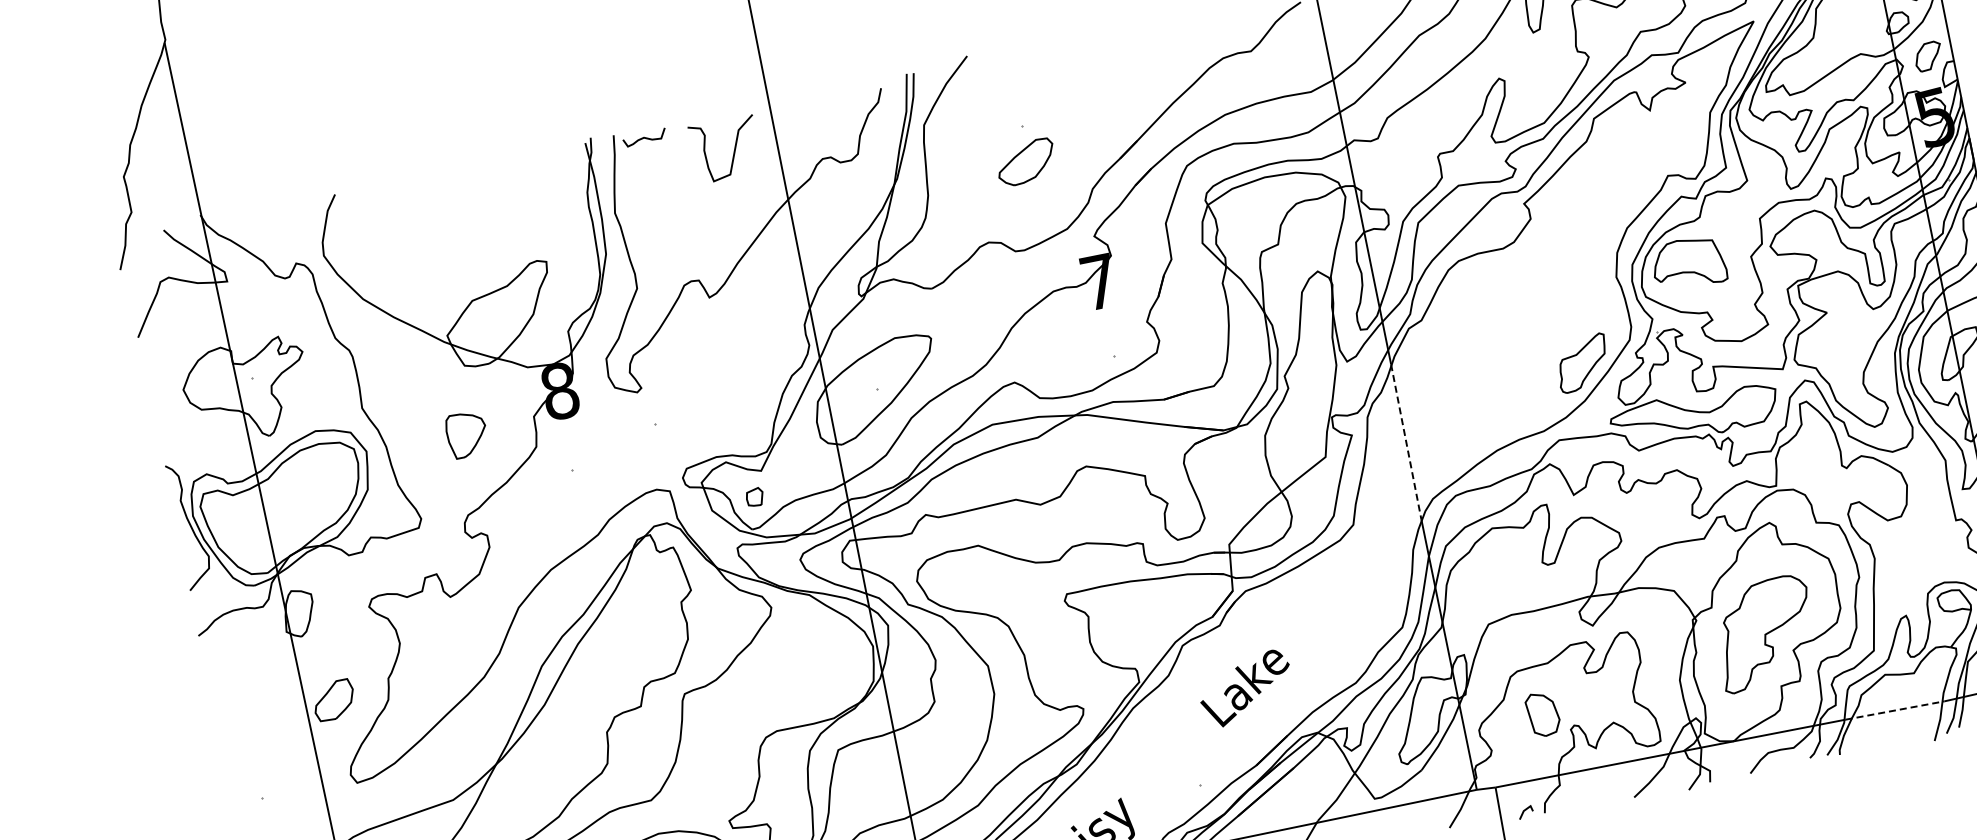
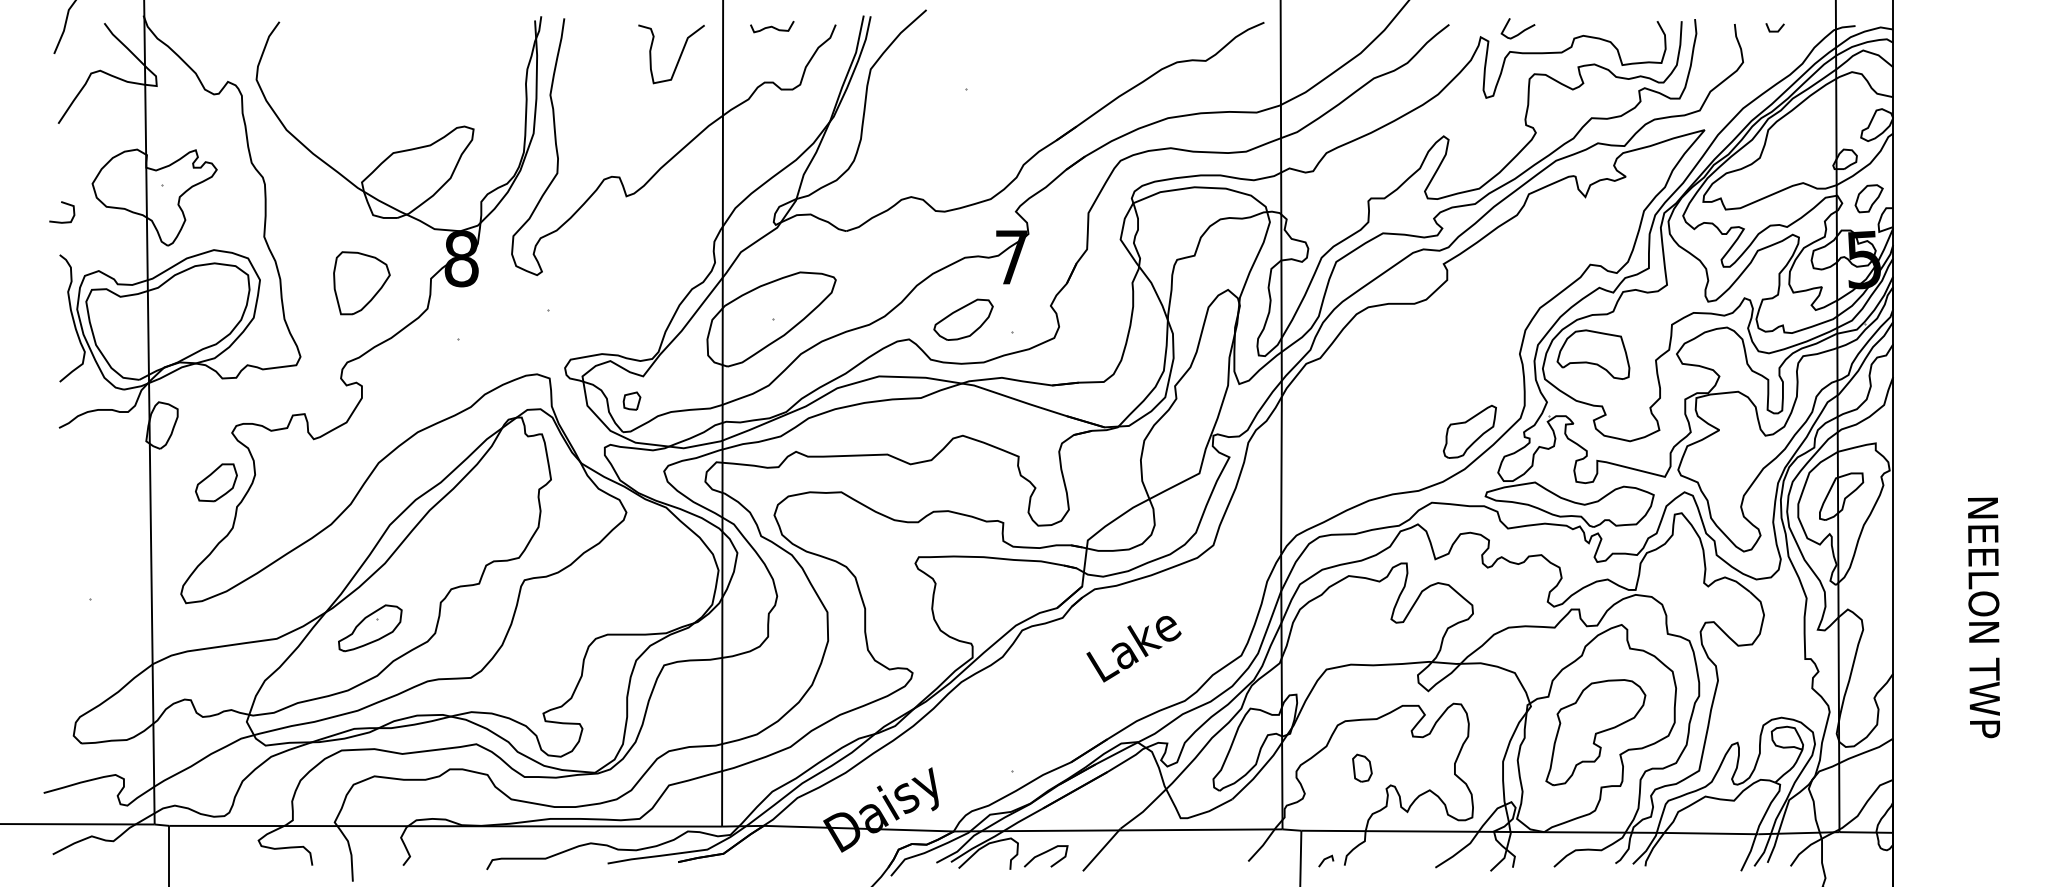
curve: (644, 137) -> (772, 26), moved
part: (1026, 162) -> (963, 319), moved
curve: (160, 415) -> (65, 204), added
part: (466, 435) -> (361, 283), size x1.43
line: (1406, 442) -> (1281, 474), dashed -> solid
text: (1245, 689) -> (1133, 649), moved
part: (334, 700) -> (216, 482), moved
line: (1895, 710) -> (1708, 833), dashed -> solid
part: (1543, 713) -> (1362, 767), size x0.62
part: (543, 771) -> (370, 628), added

